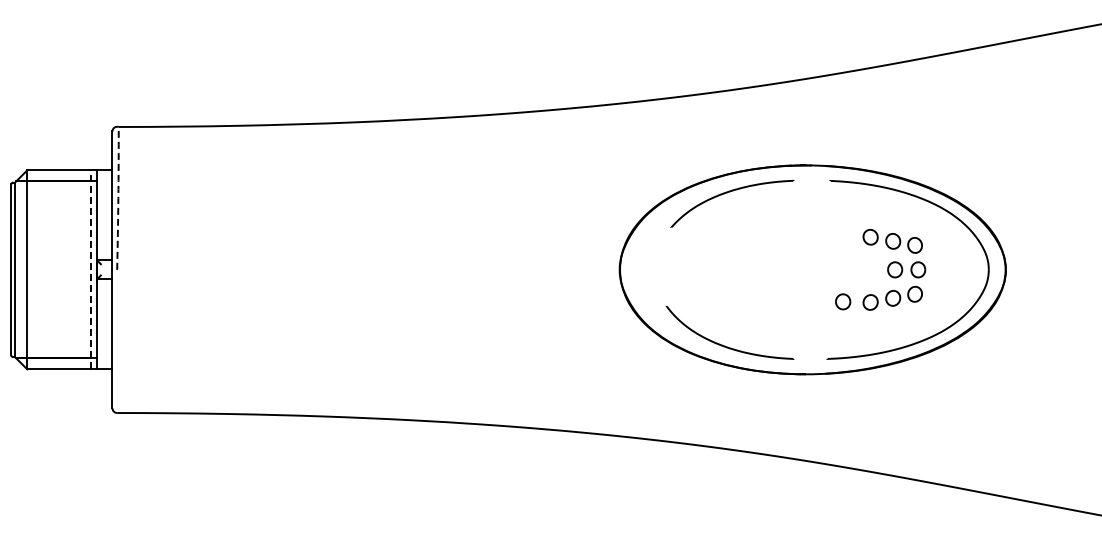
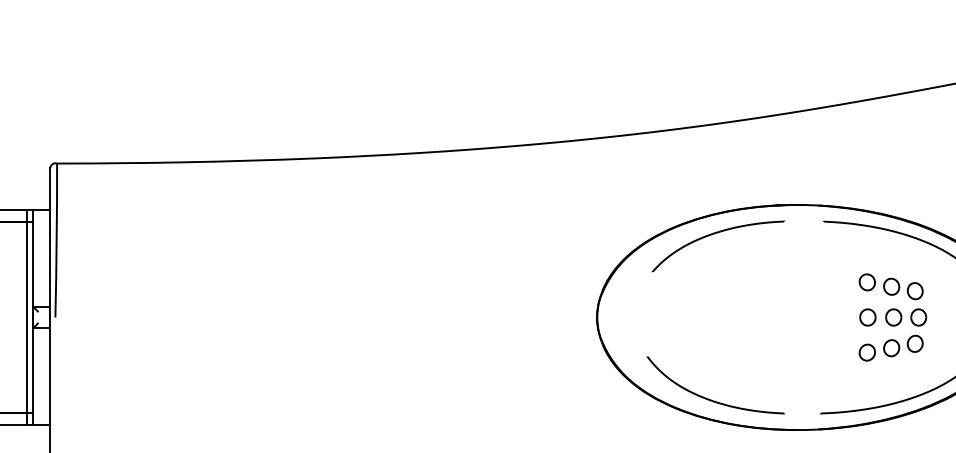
arc: (118, 198) -> (56, 240), dashed -> solid
line: (90, 269) -> (26, 317), dashed -> solid
part: (843, 301) -> (868, 317), moved

